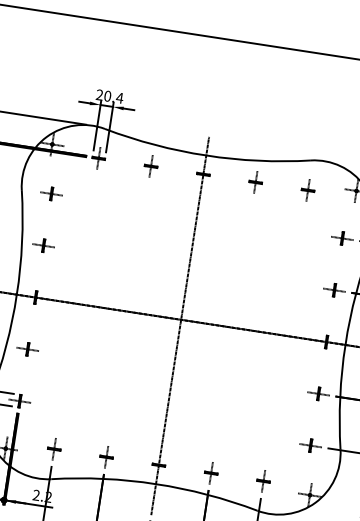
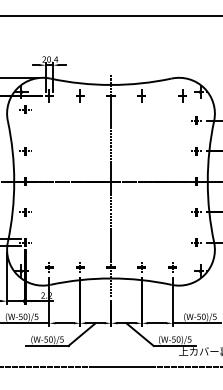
part: (307, 189) -> (182, 95), moved
part: (51, 193) -> (25, 109), moved

